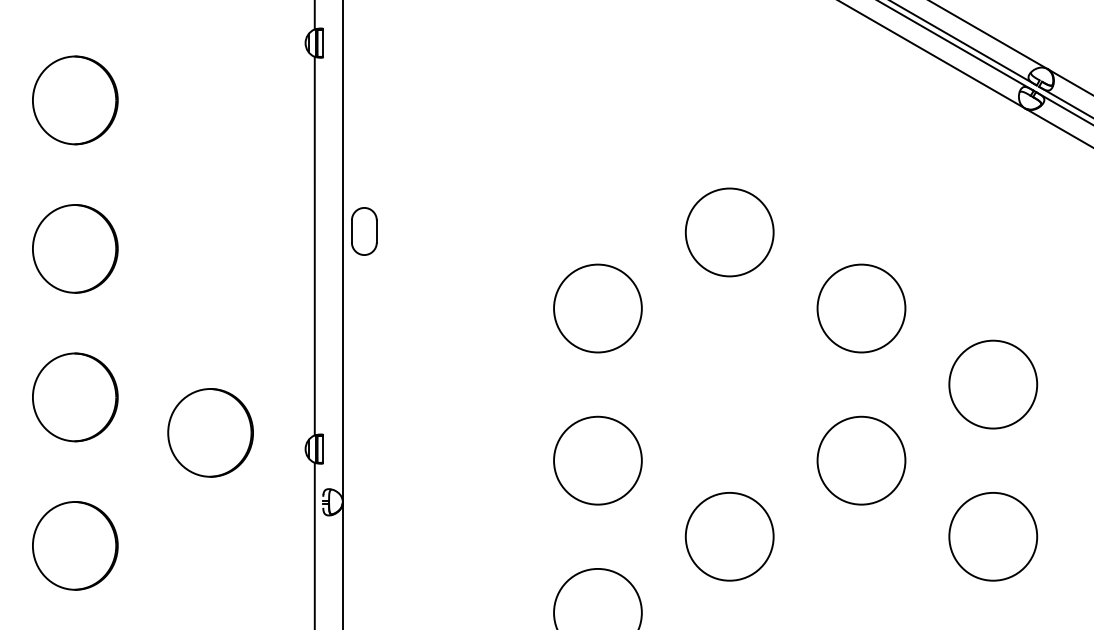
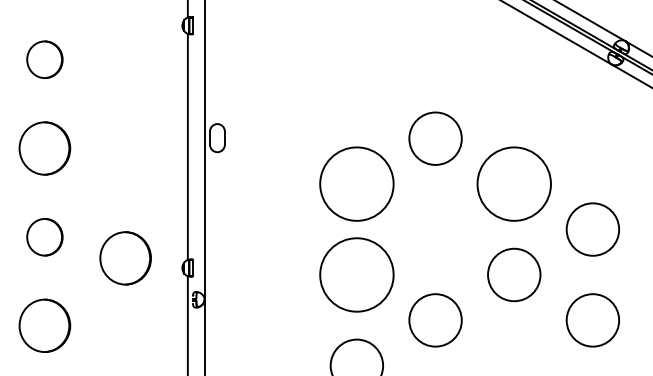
part: (74, 99) -> (44, 59), size x0.7
circle: (597, 307) -> (356, 183), size x1.4
circle: (861, 307) -> (514, 183), size x1.4
part: (74, 397) -> (44, 237), size x0.7
circle: (597, 459) -> (356, 274), size x1.4

